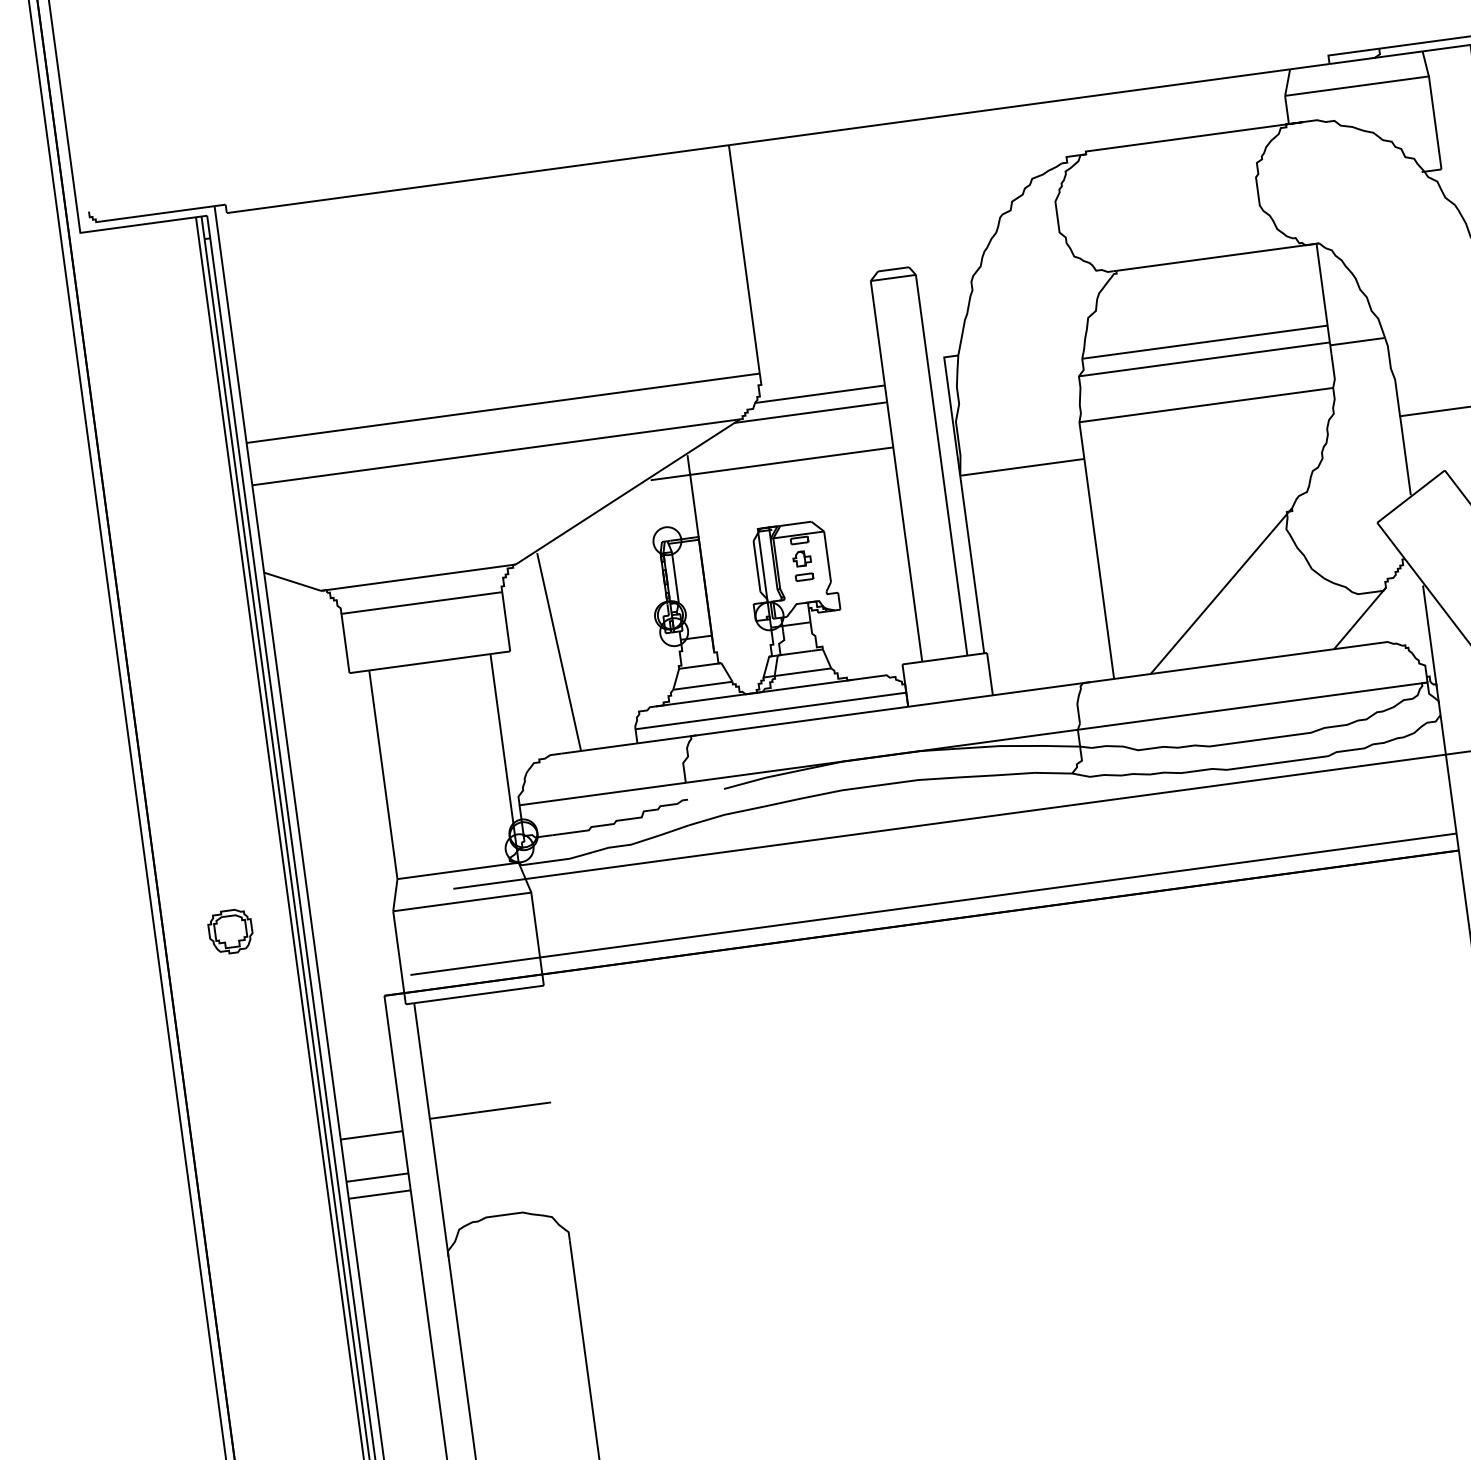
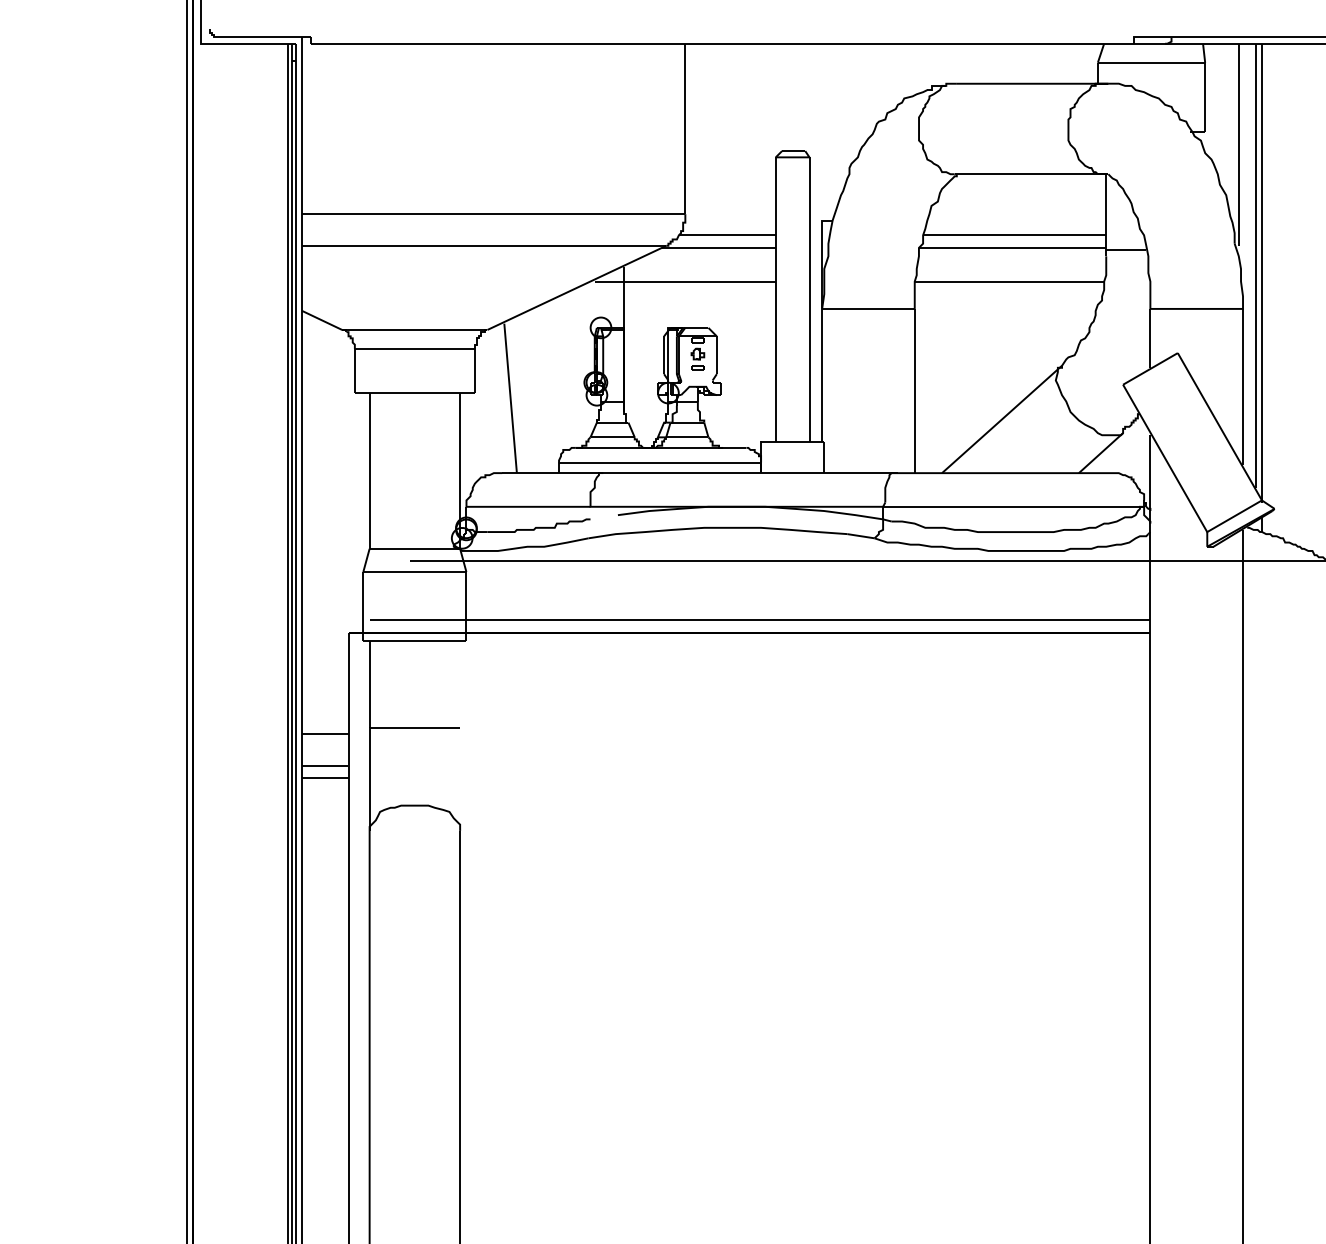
part: (229, 931) -> (241, 570), removed

